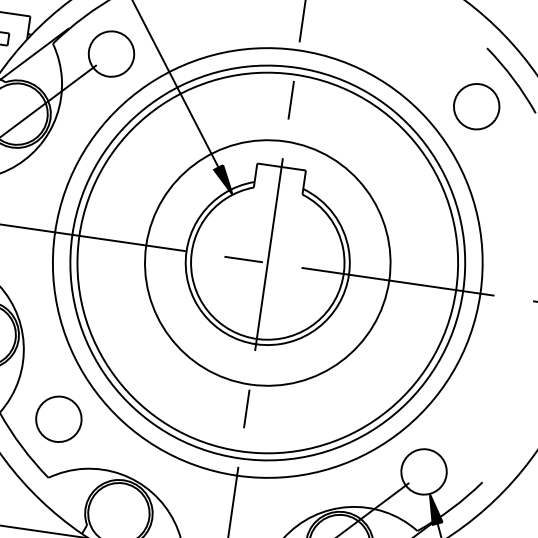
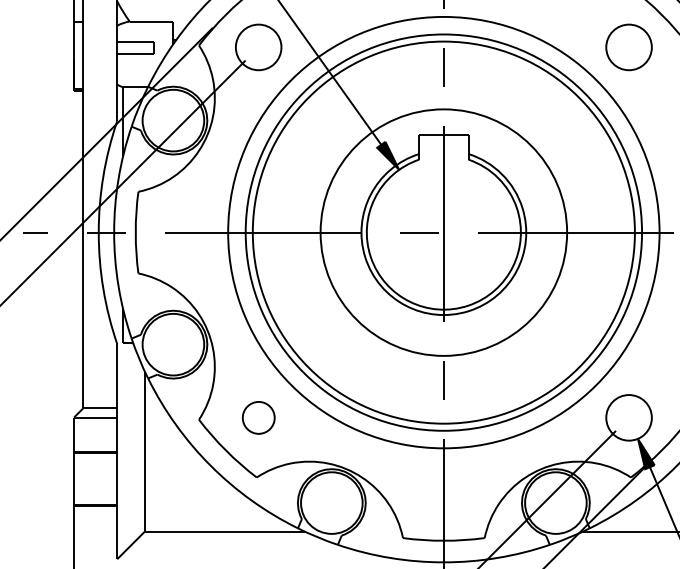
part: (58, 418) -> (258, 417), size x0.7

